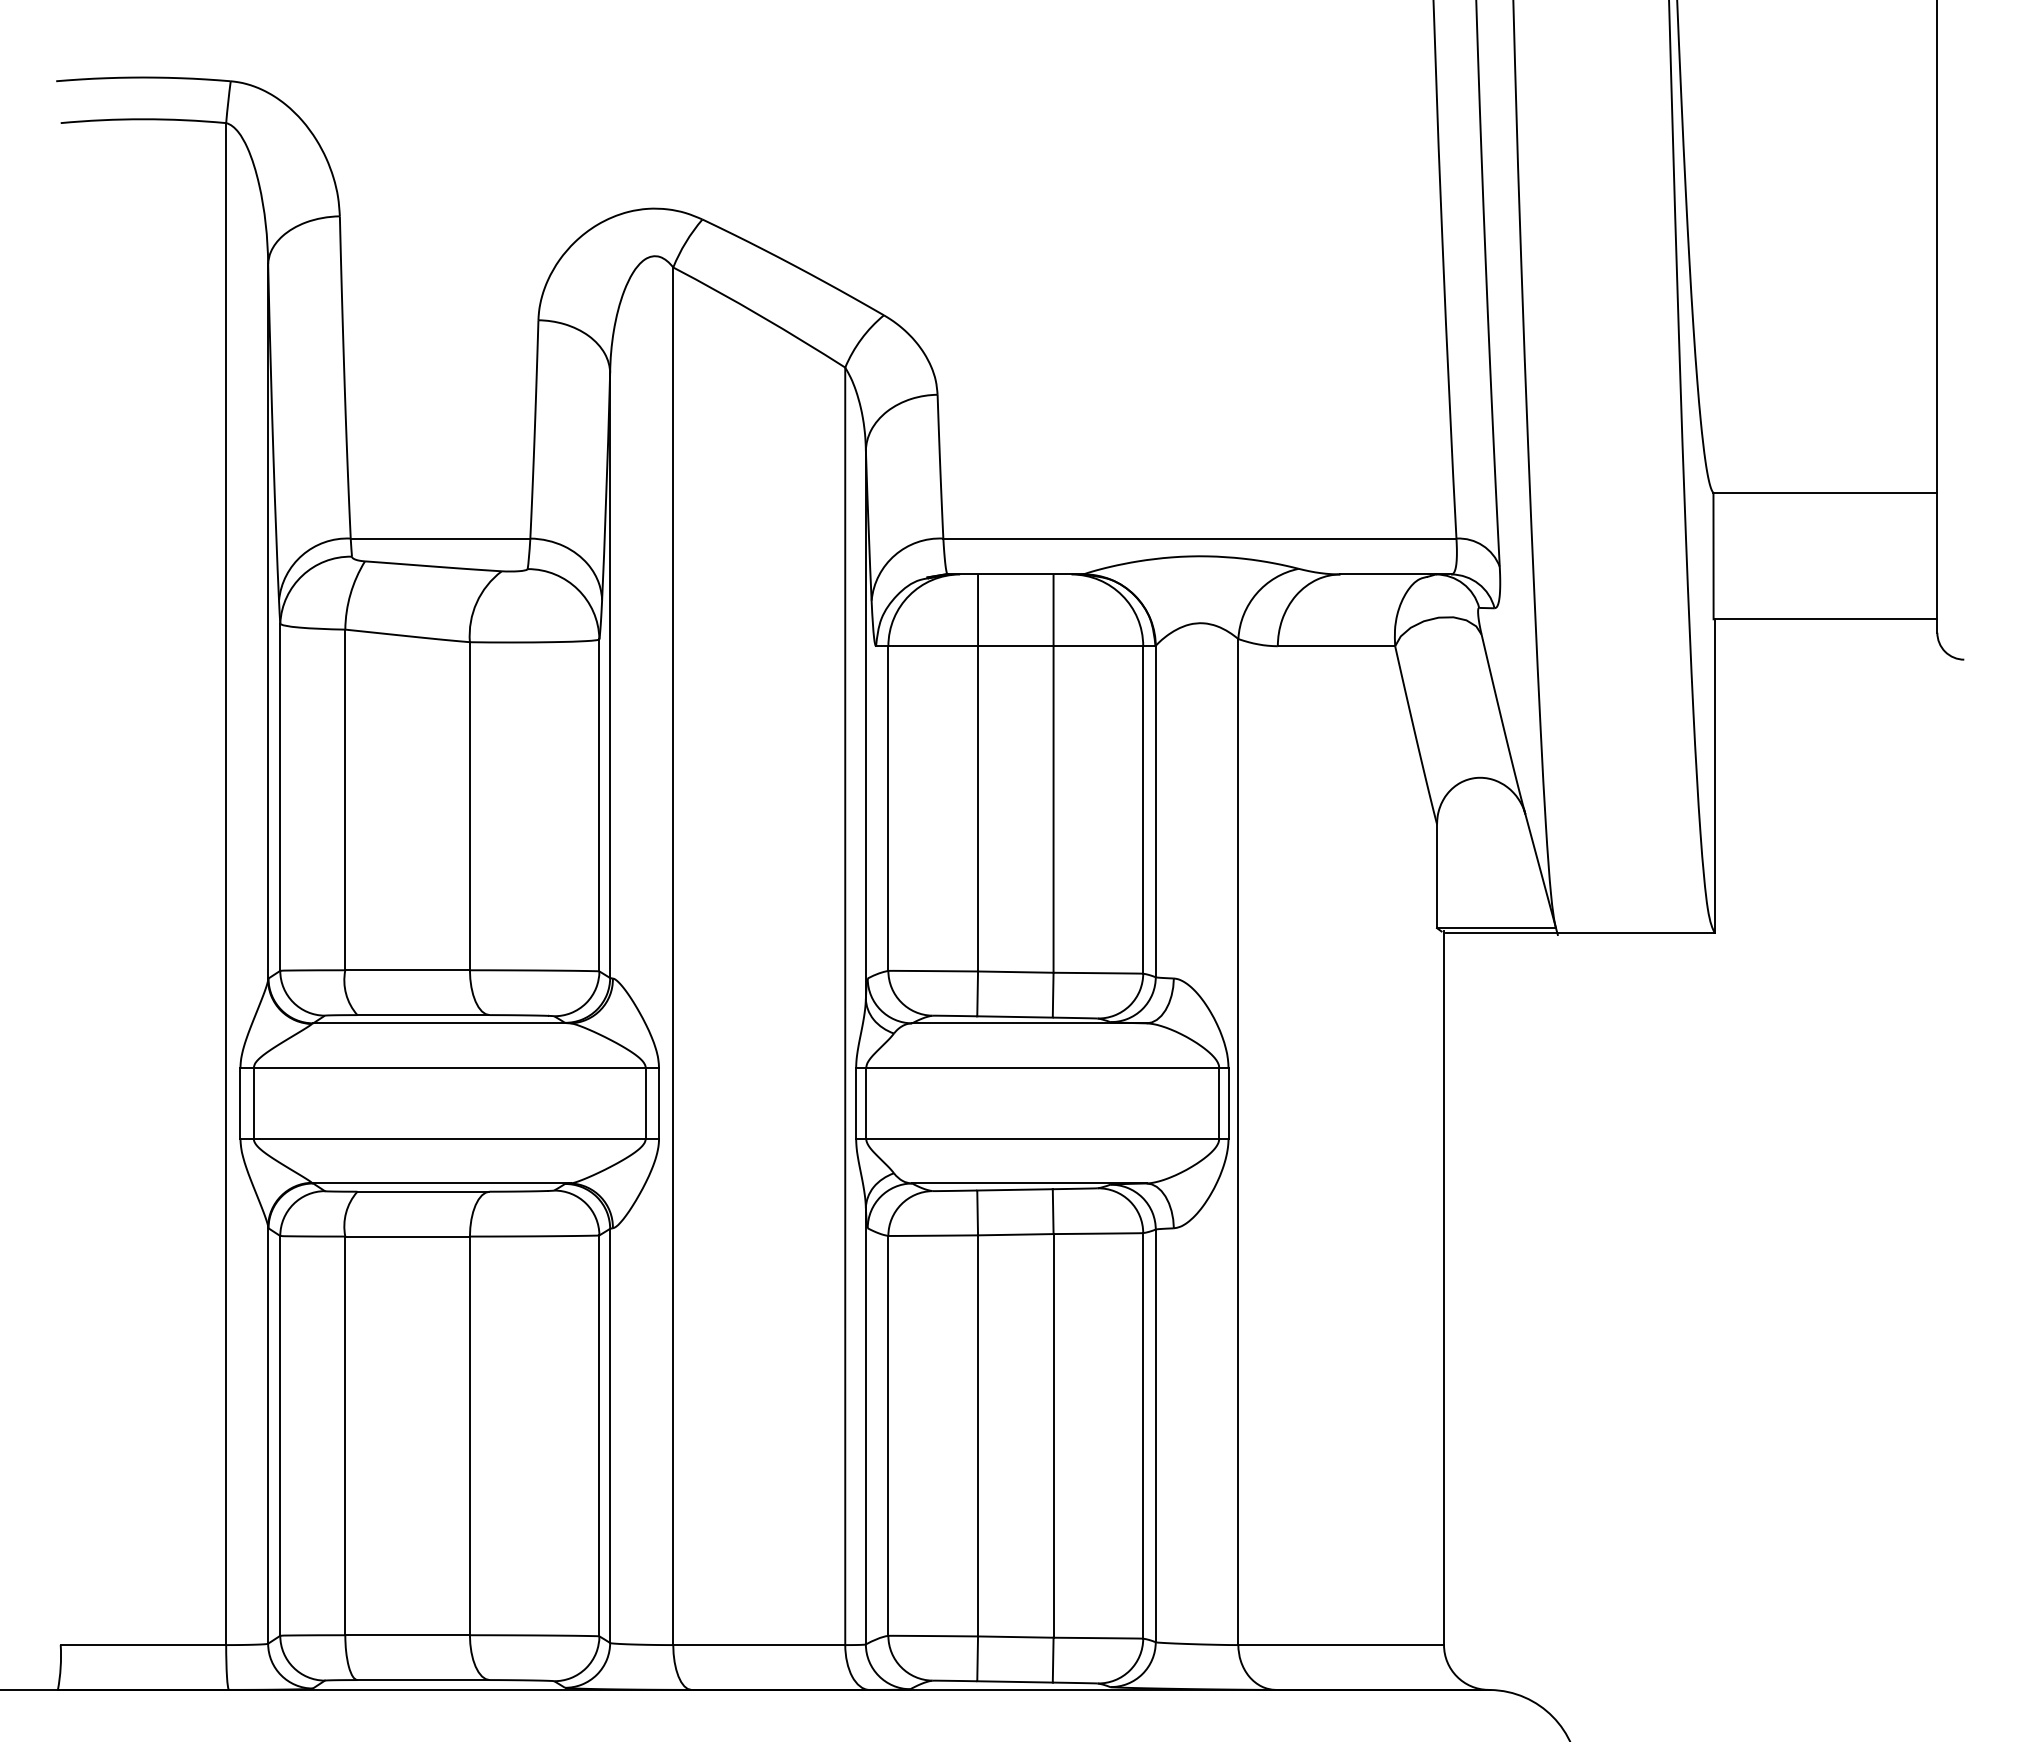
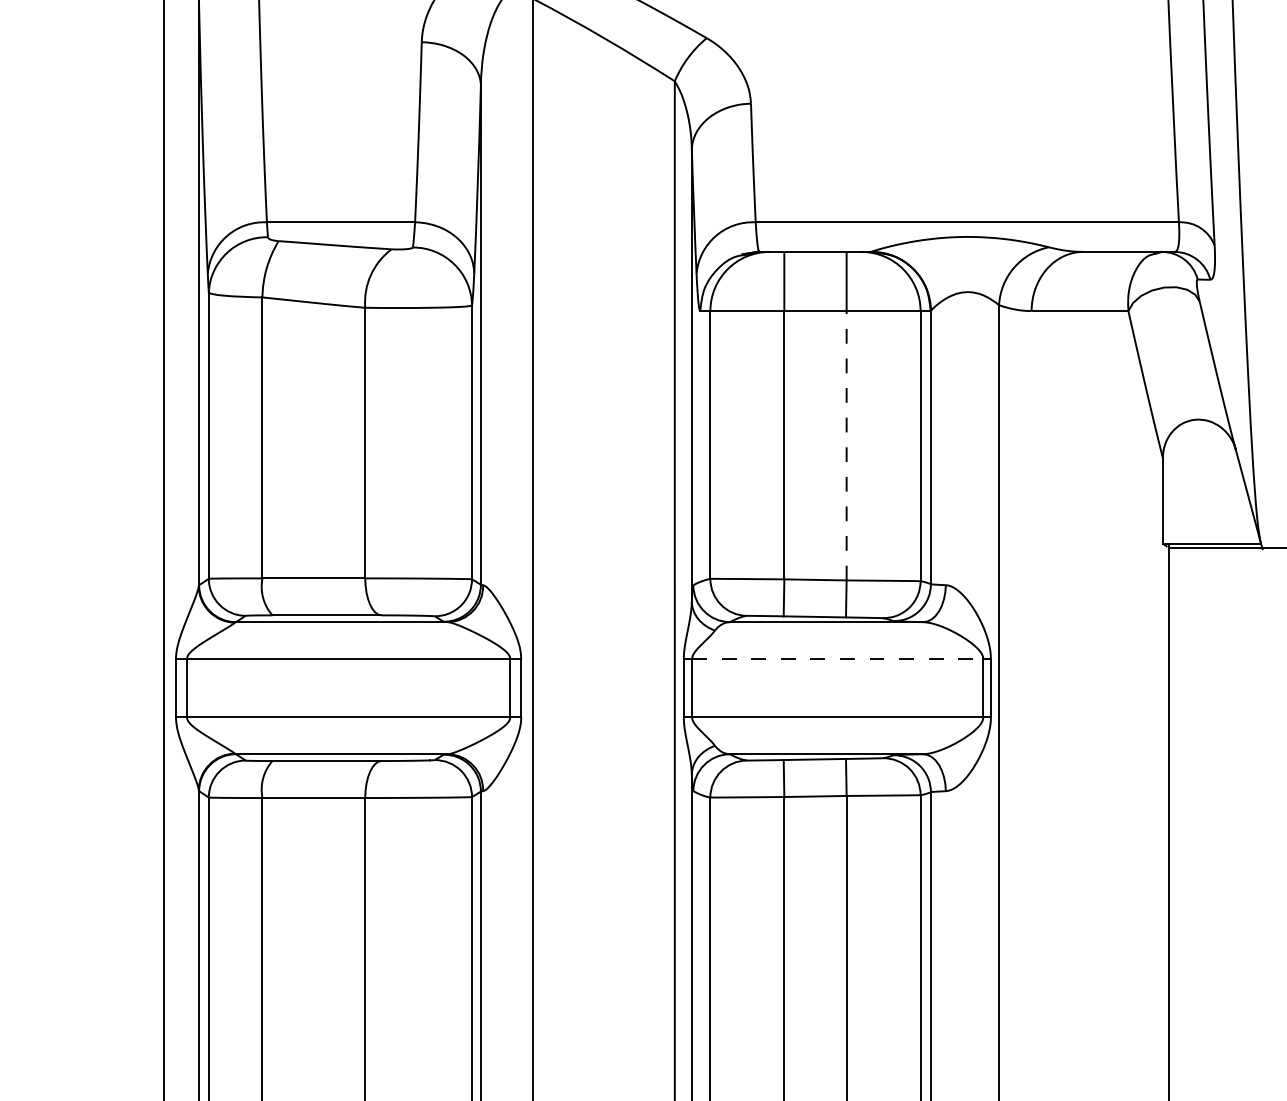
line: (1053, 809) -> (846, 445), solid -> dashed
line: (1042, 1068) -> (837, 659), solid -> dashed

